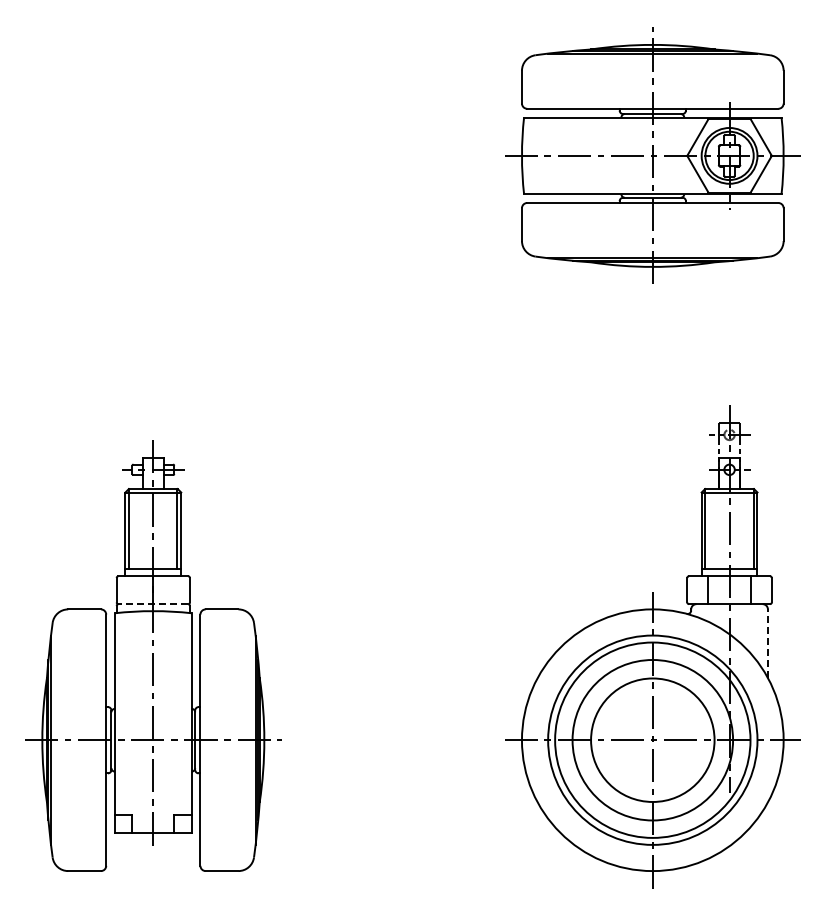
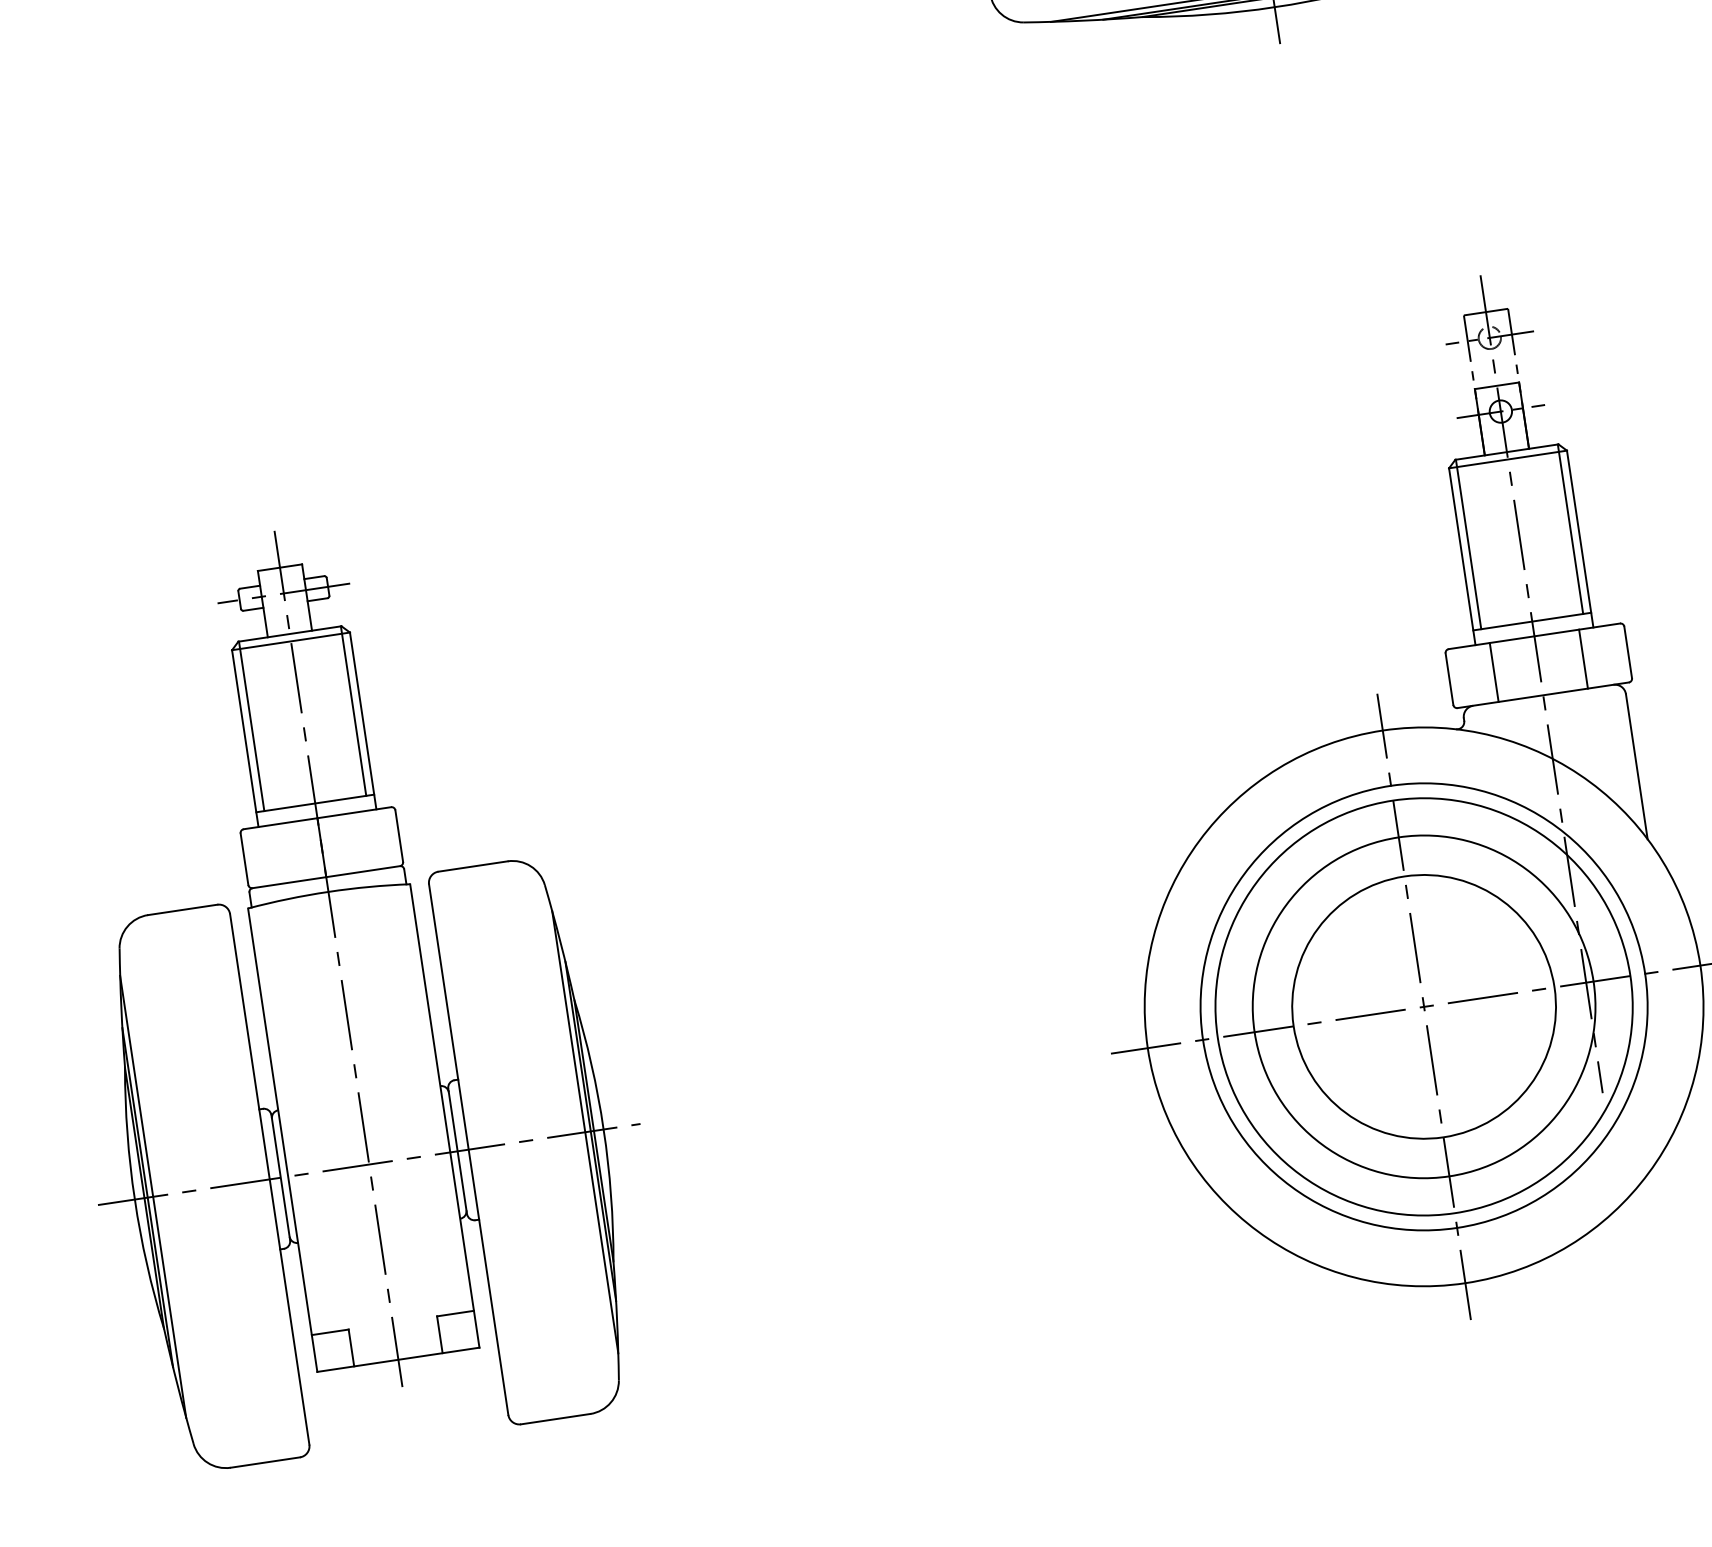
line: (153, 604) -> (326, 877), dashed -> solid
line: (767, 643) -> (1635, 766), dashed -> solid

